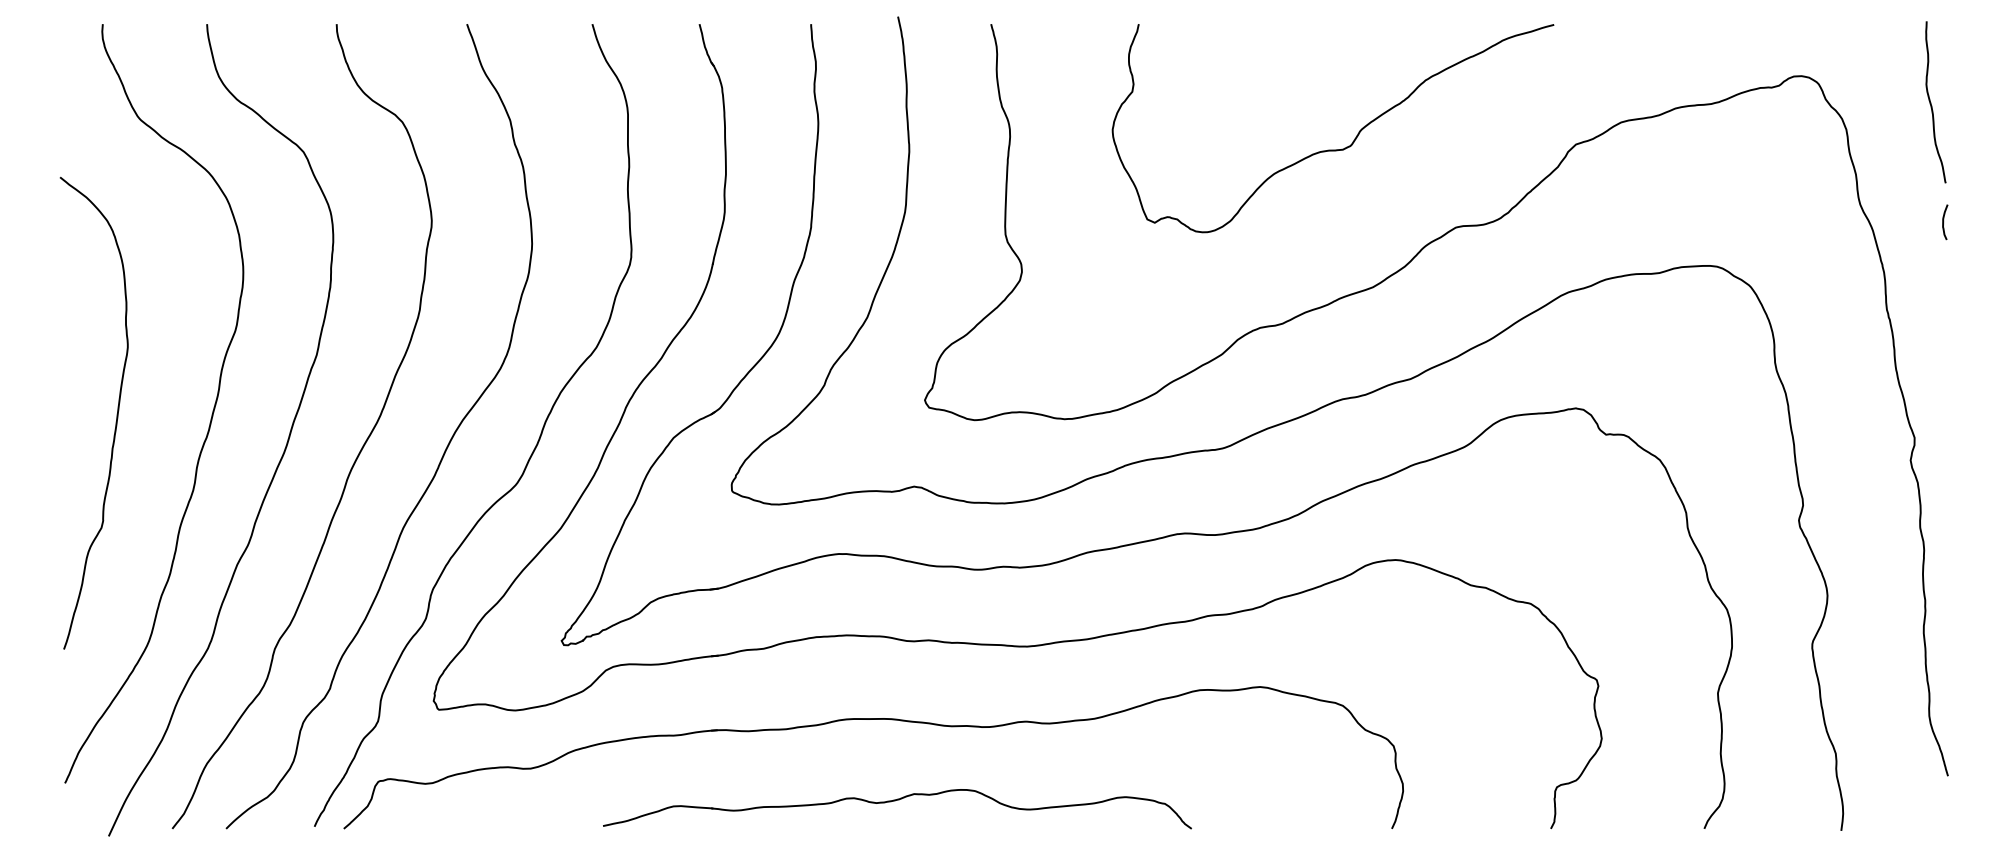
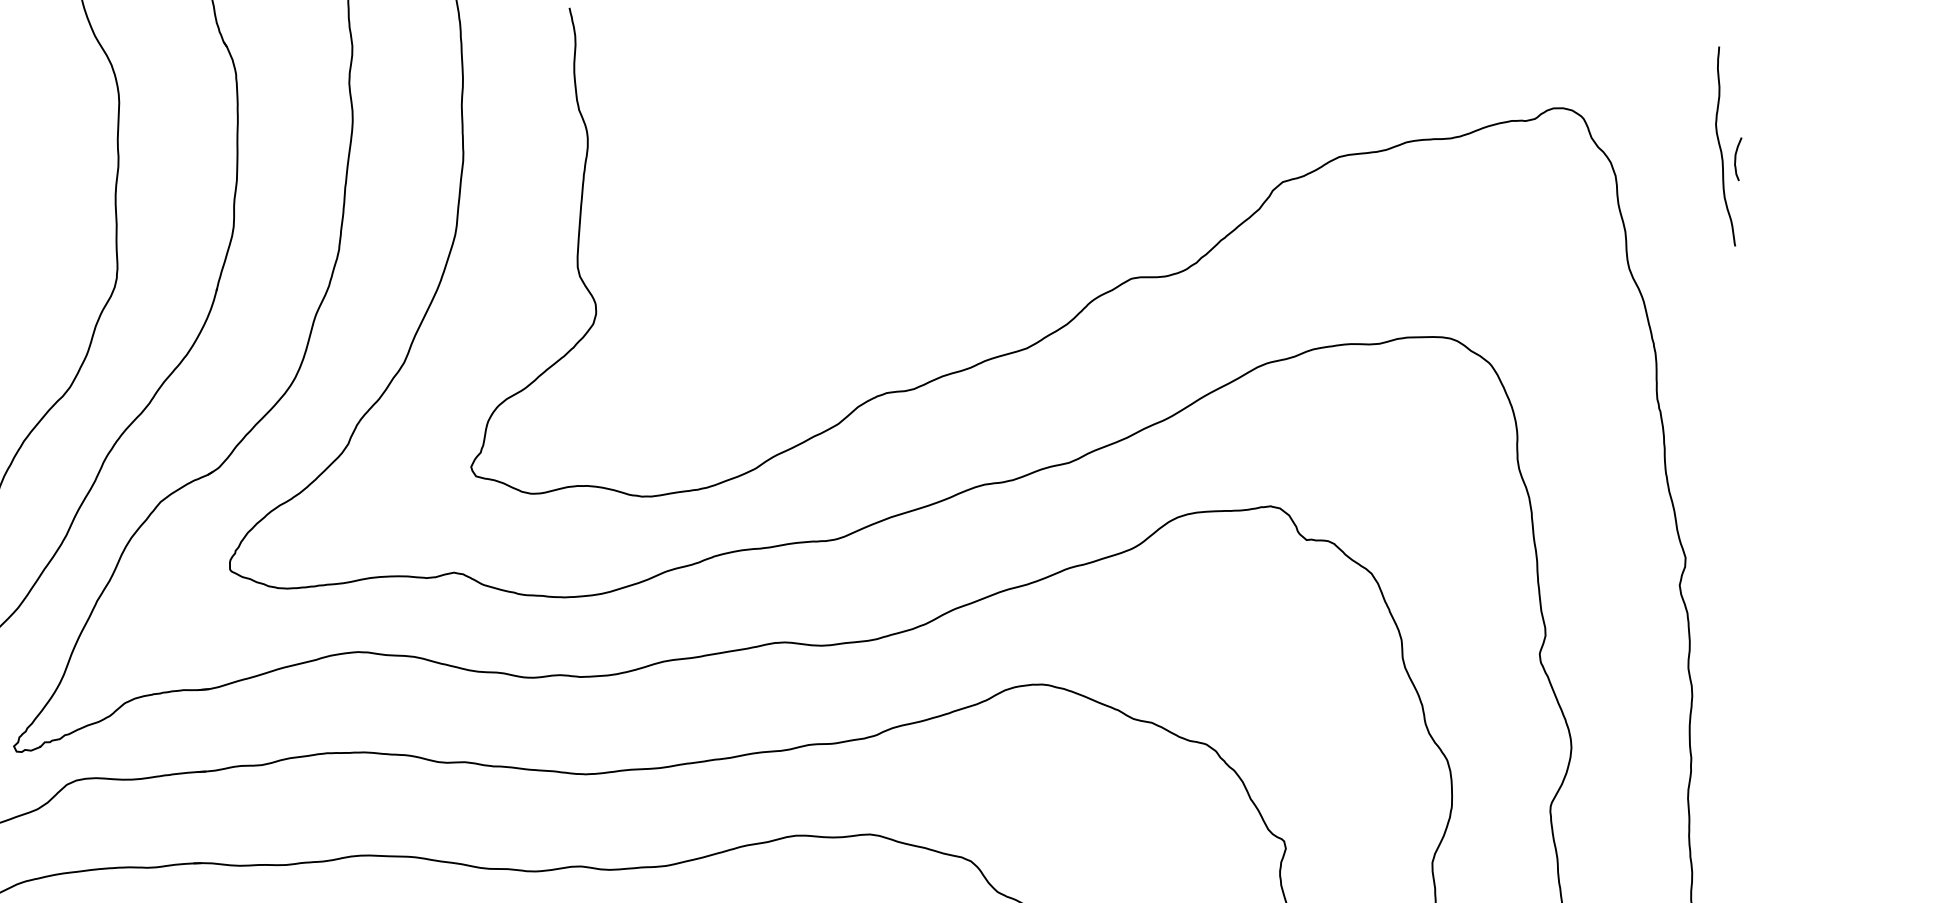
curve: (1332, 149) -> (983, 177), removed
curve: (1944, 222) -> (1736, 159), moved

